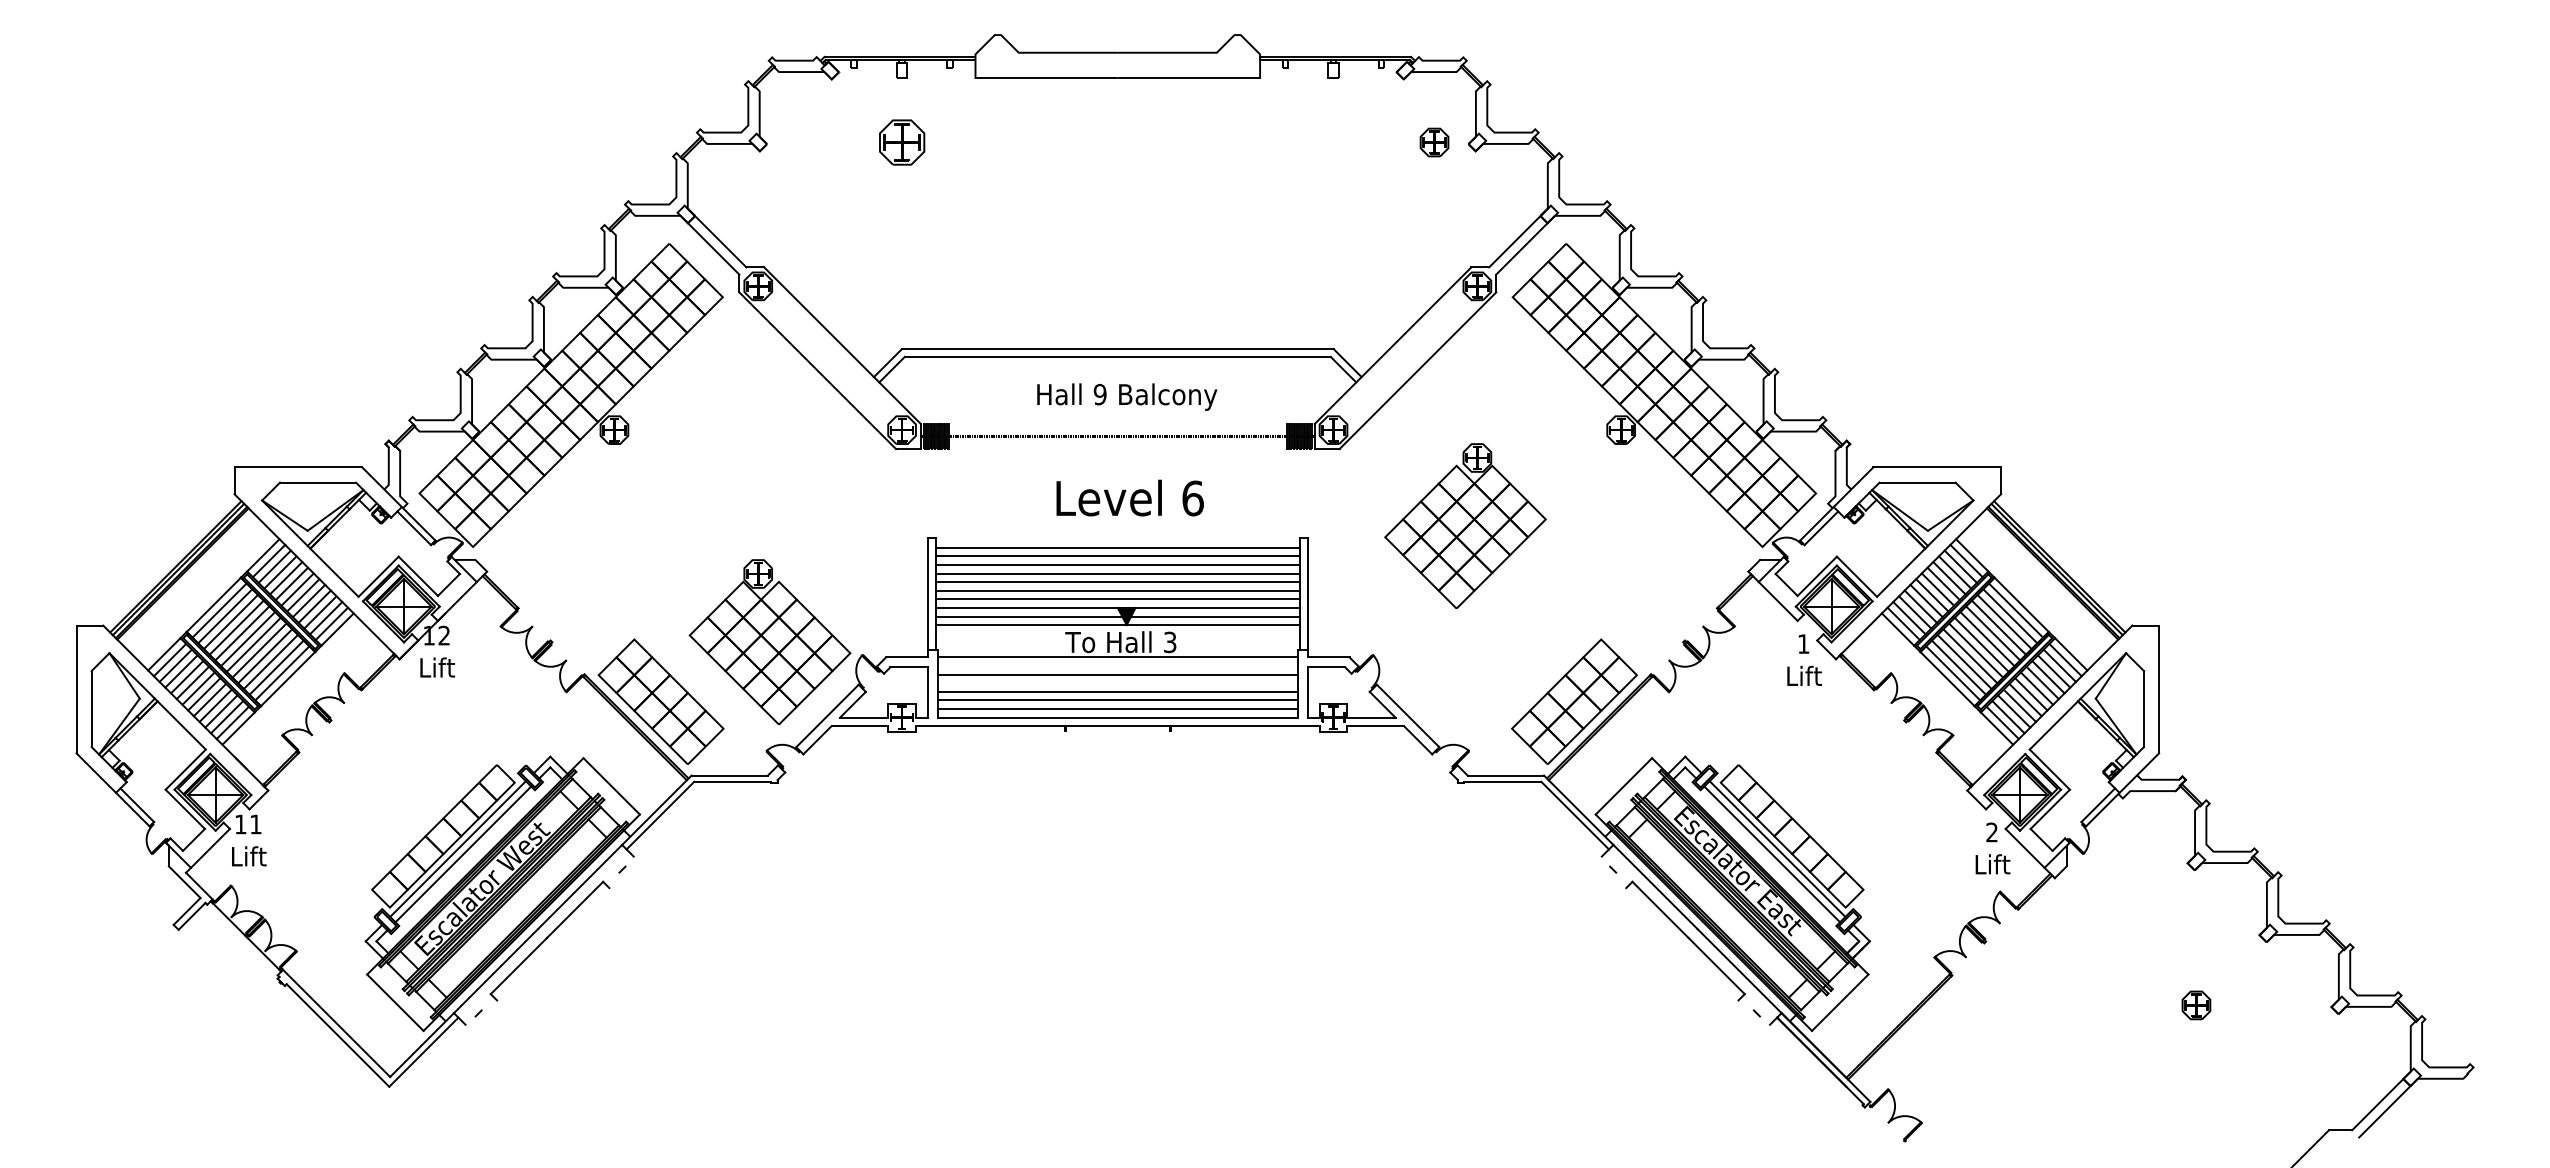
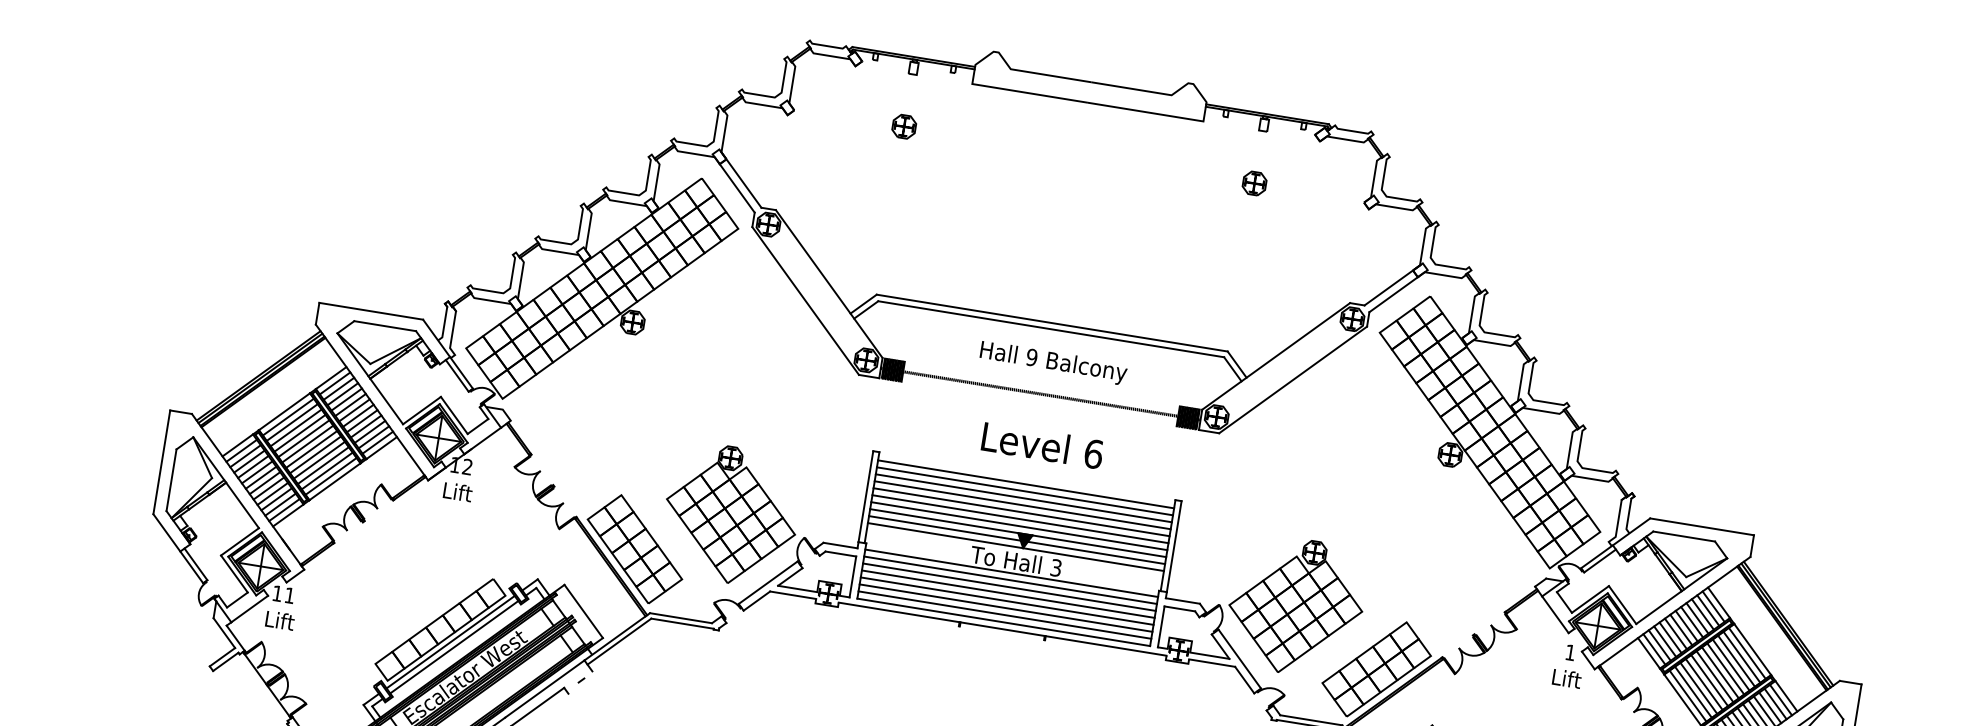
part: (901, 142) -> (903, 126), size x0.62
part: (1434, 142) -> (1254, 183), moved
part: (1465, 525) -> (1296, 606), moved
line: (1117, 665) -> (1010, 579), added
line: (1117, 683) -> (1008, 594), added

